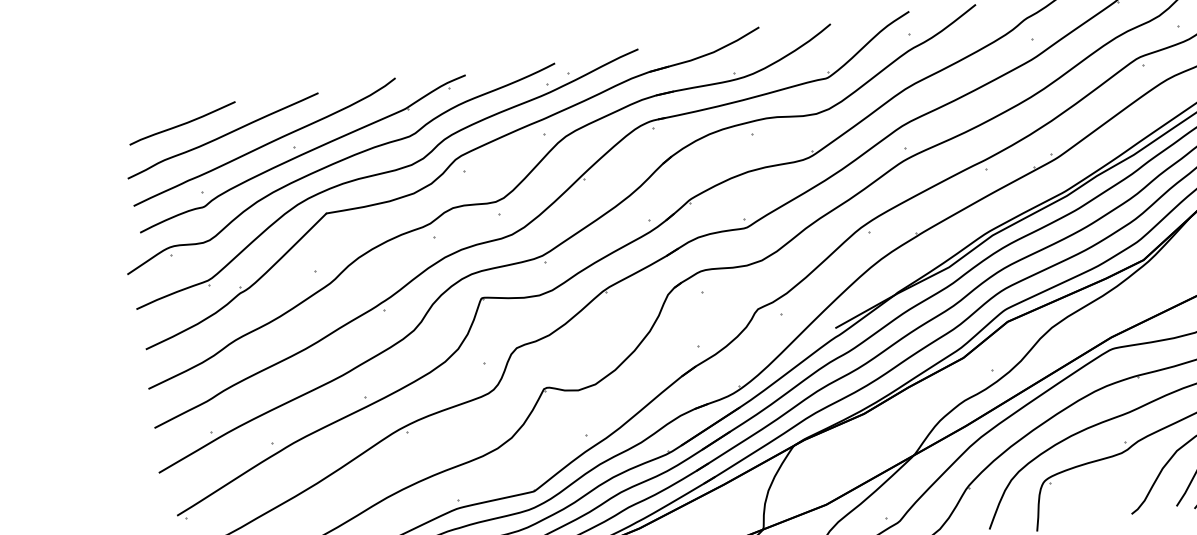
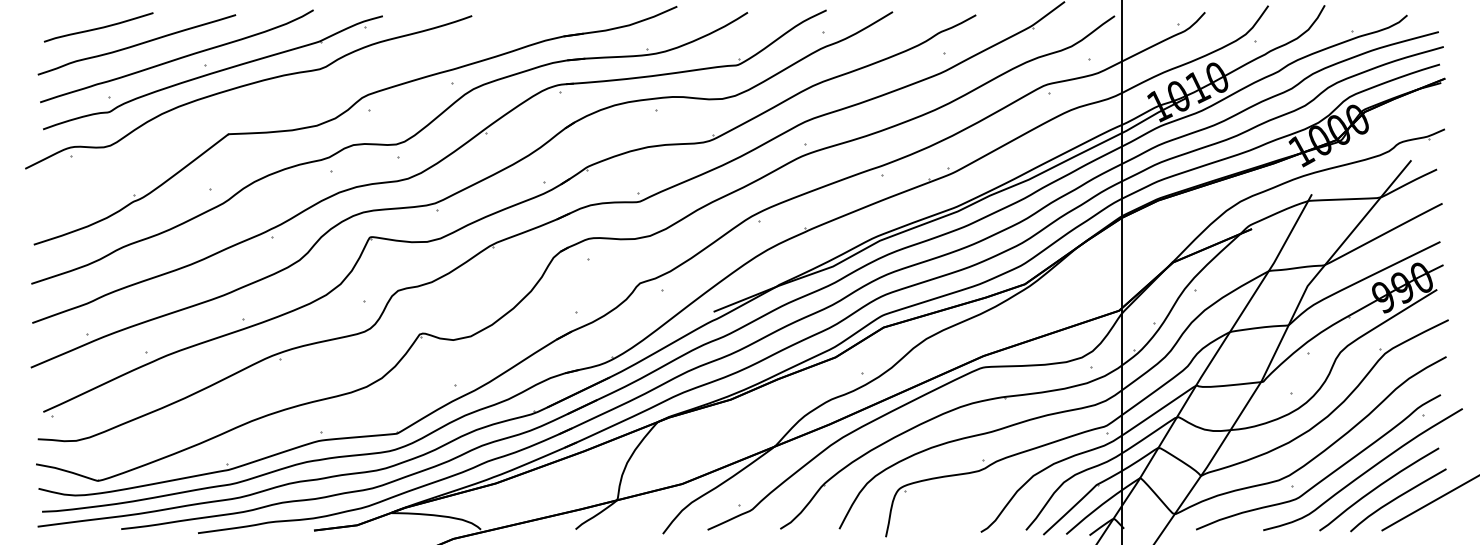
part: (387, 179) -> (292, 108), removed

